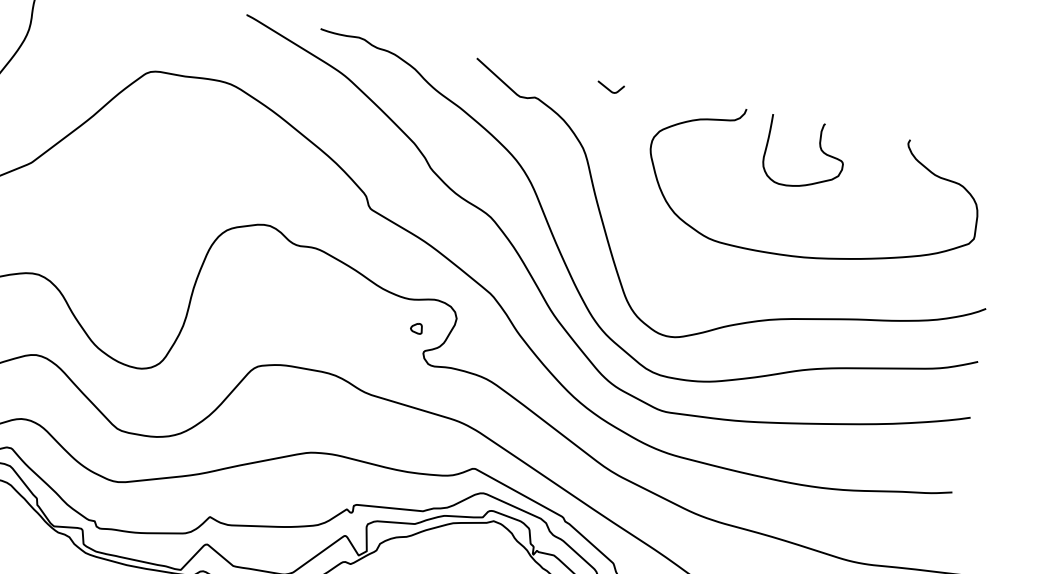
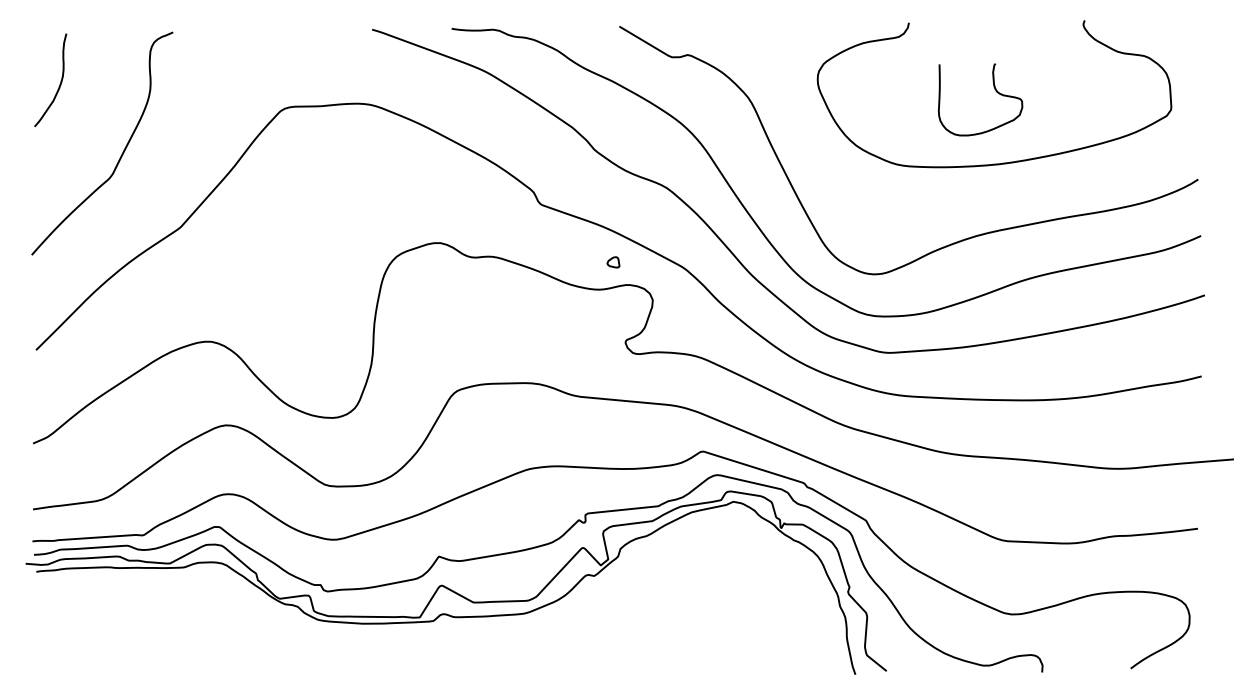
curve: (609, 88) -> (762, 30), removed
curve: (820, 149) -> (995, 91), moved
part: (416, 328) -> (613, 262), moved

